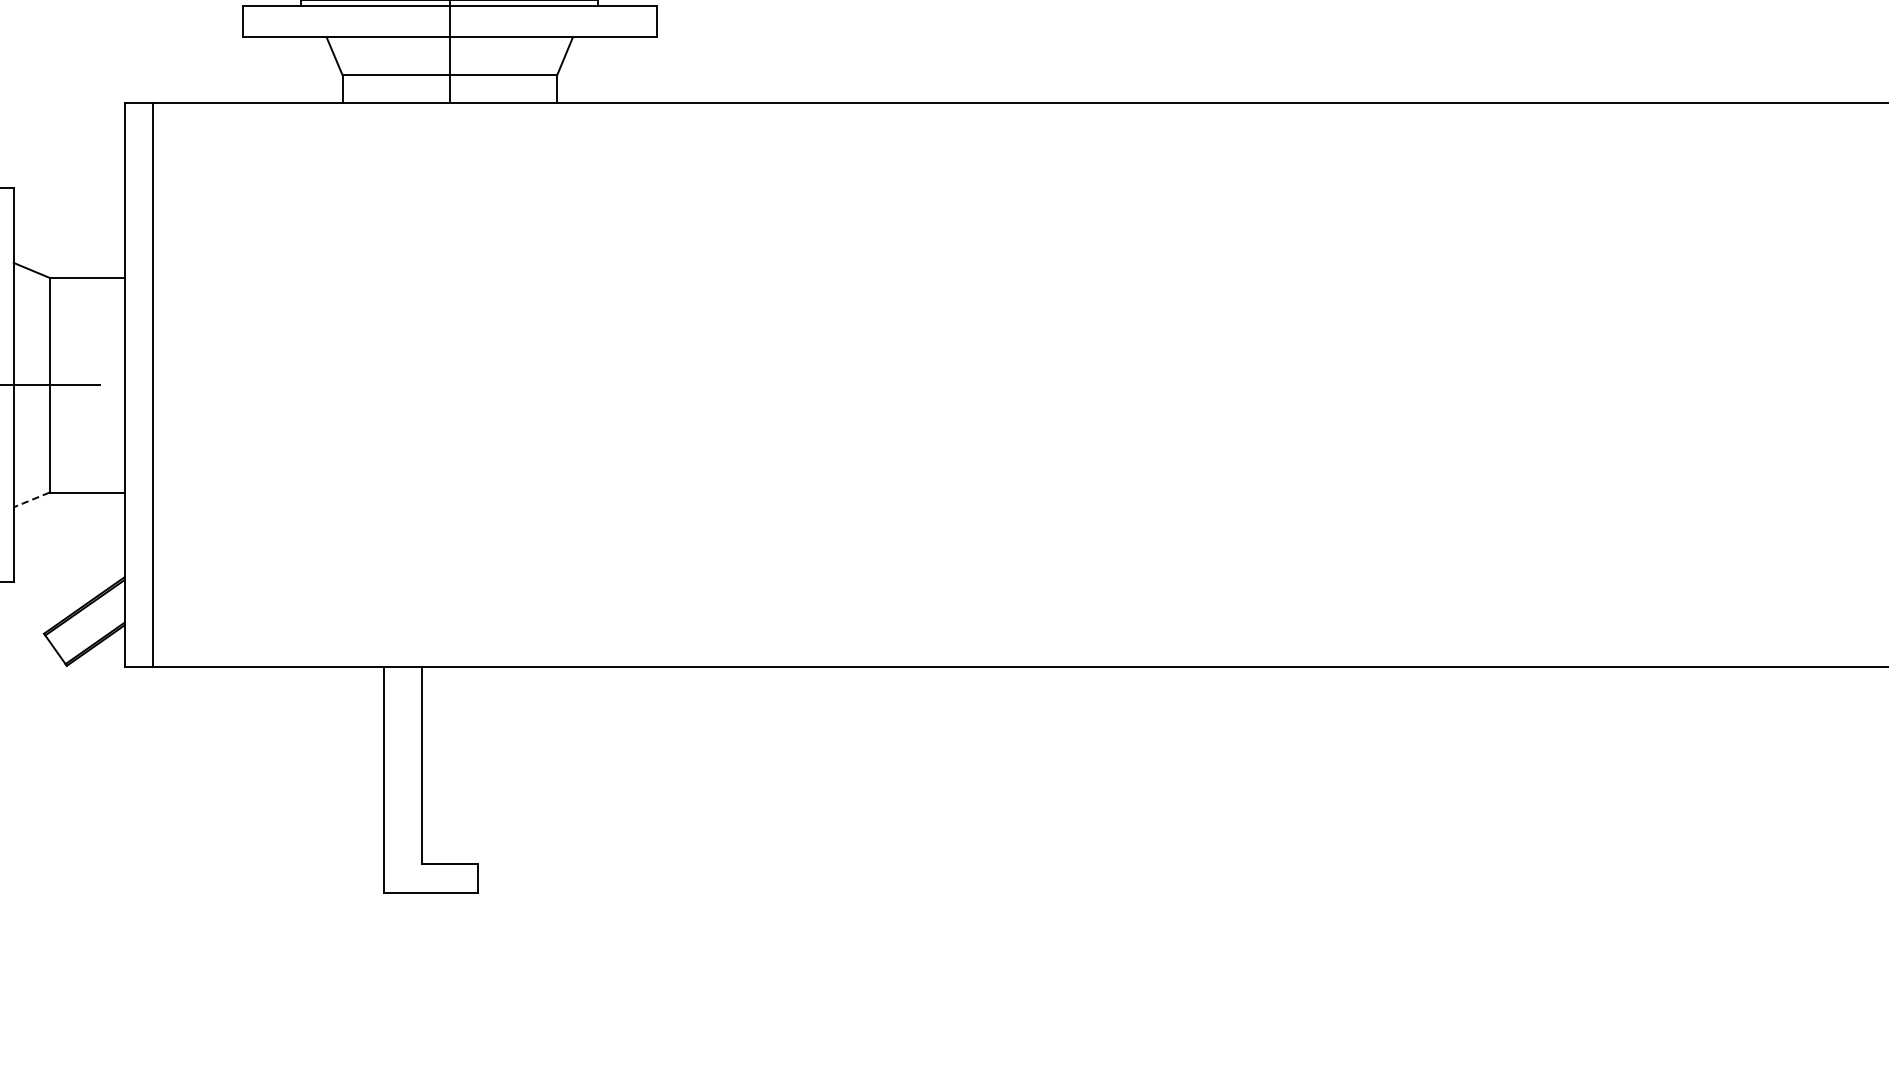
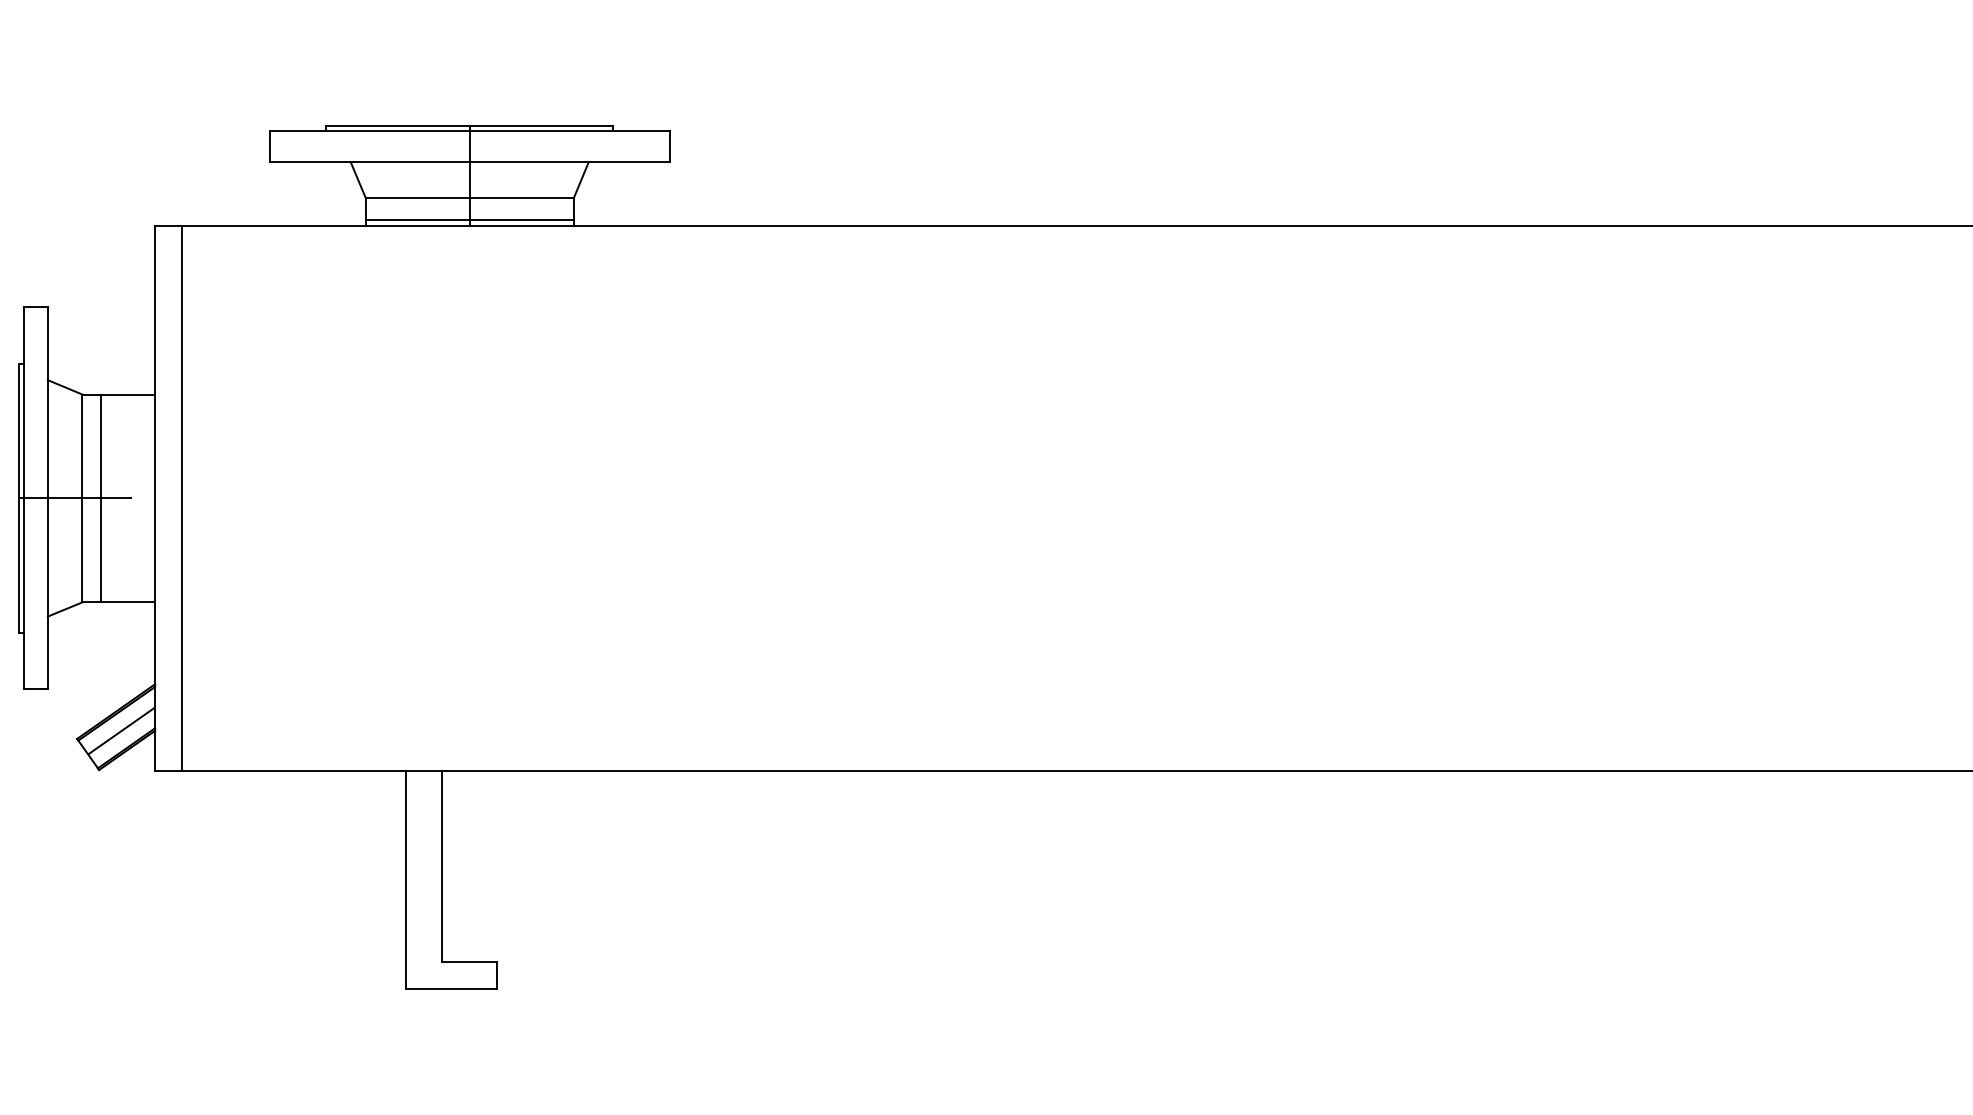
line: (449, 97) -> (469, 220), added
line: (68, 385) -> (100, 498), added
line: (32, 499) -> (65, 609), dashed -> solid
line: (89, 625) -> (121, 730), added

